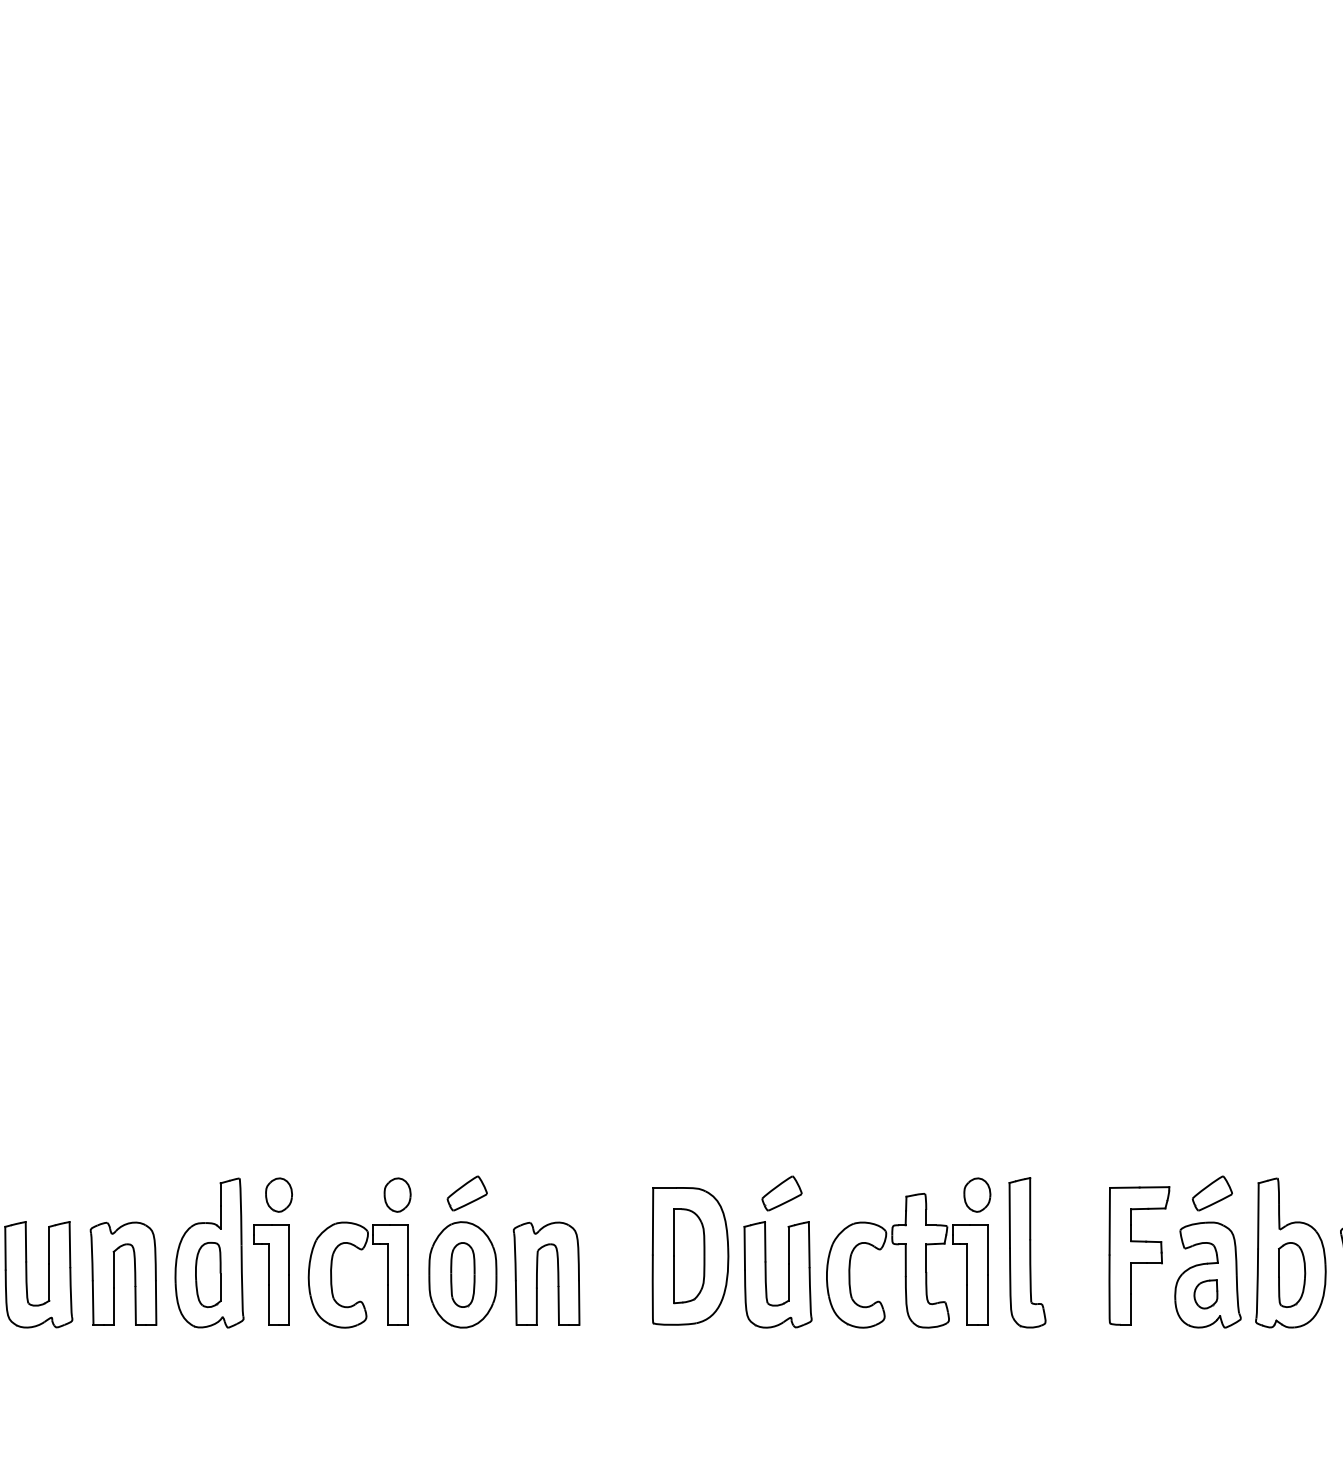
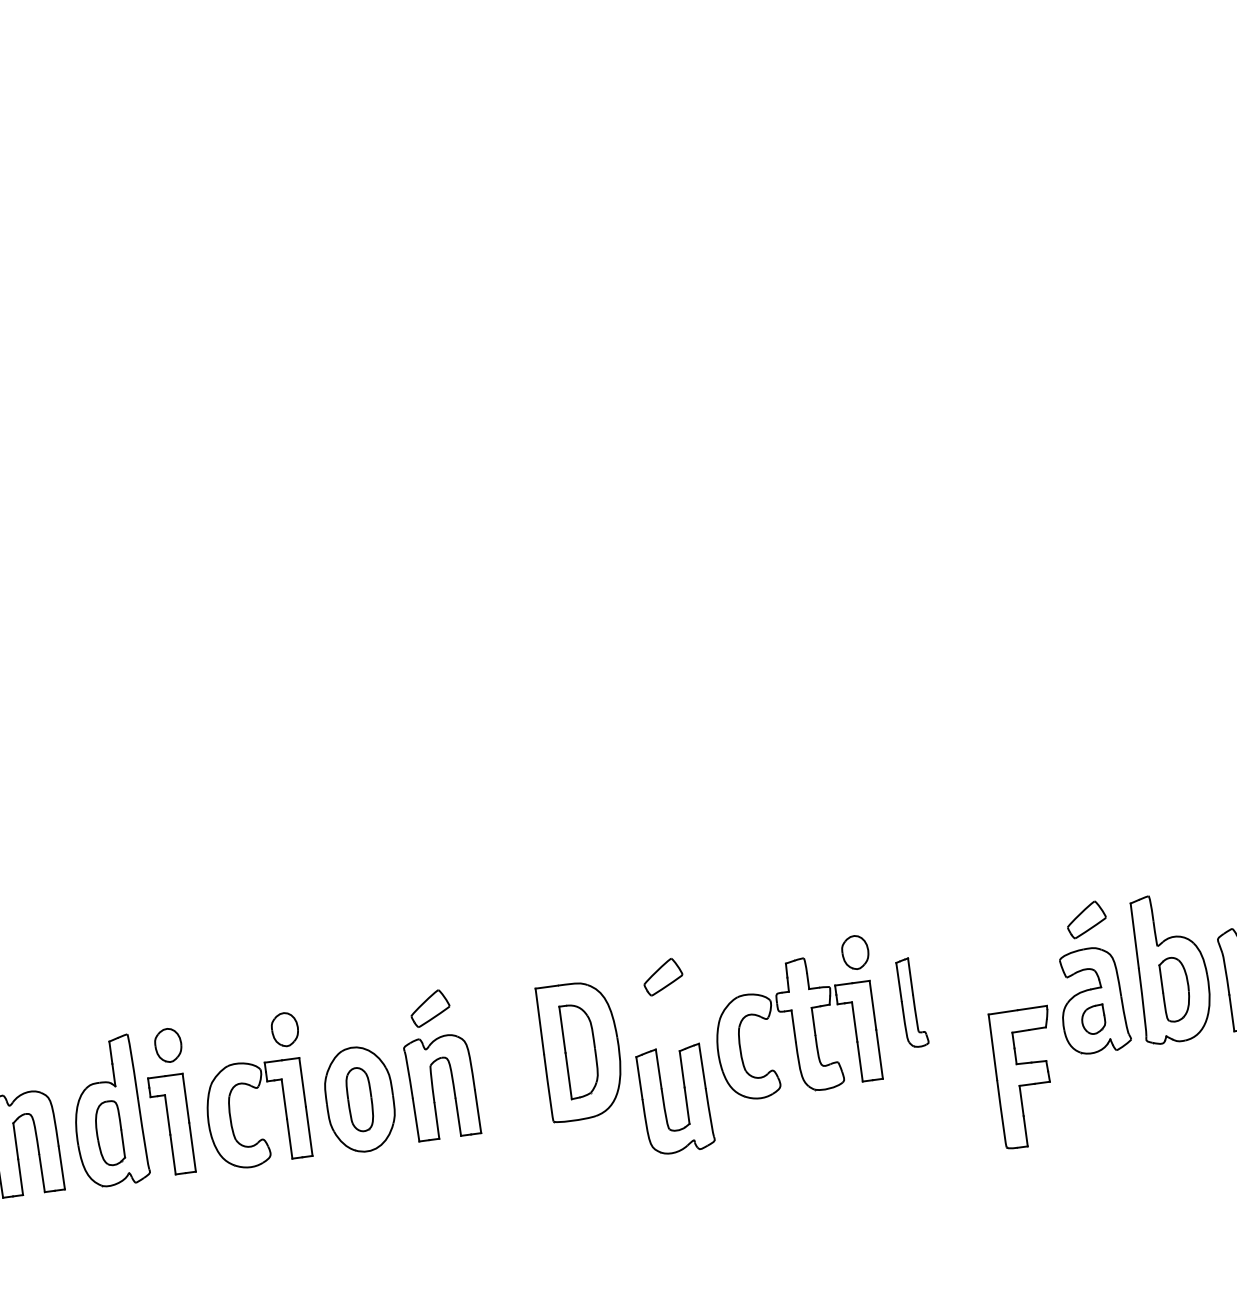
part: (466, 1193) -> (429, 1008), moved
part: (1027, 1252) -> (912, 1002), size x0.6
part: (1139, 1255) -> (1026, 1077), moved
part: (766, 1274) -> (664, 1101), moved

